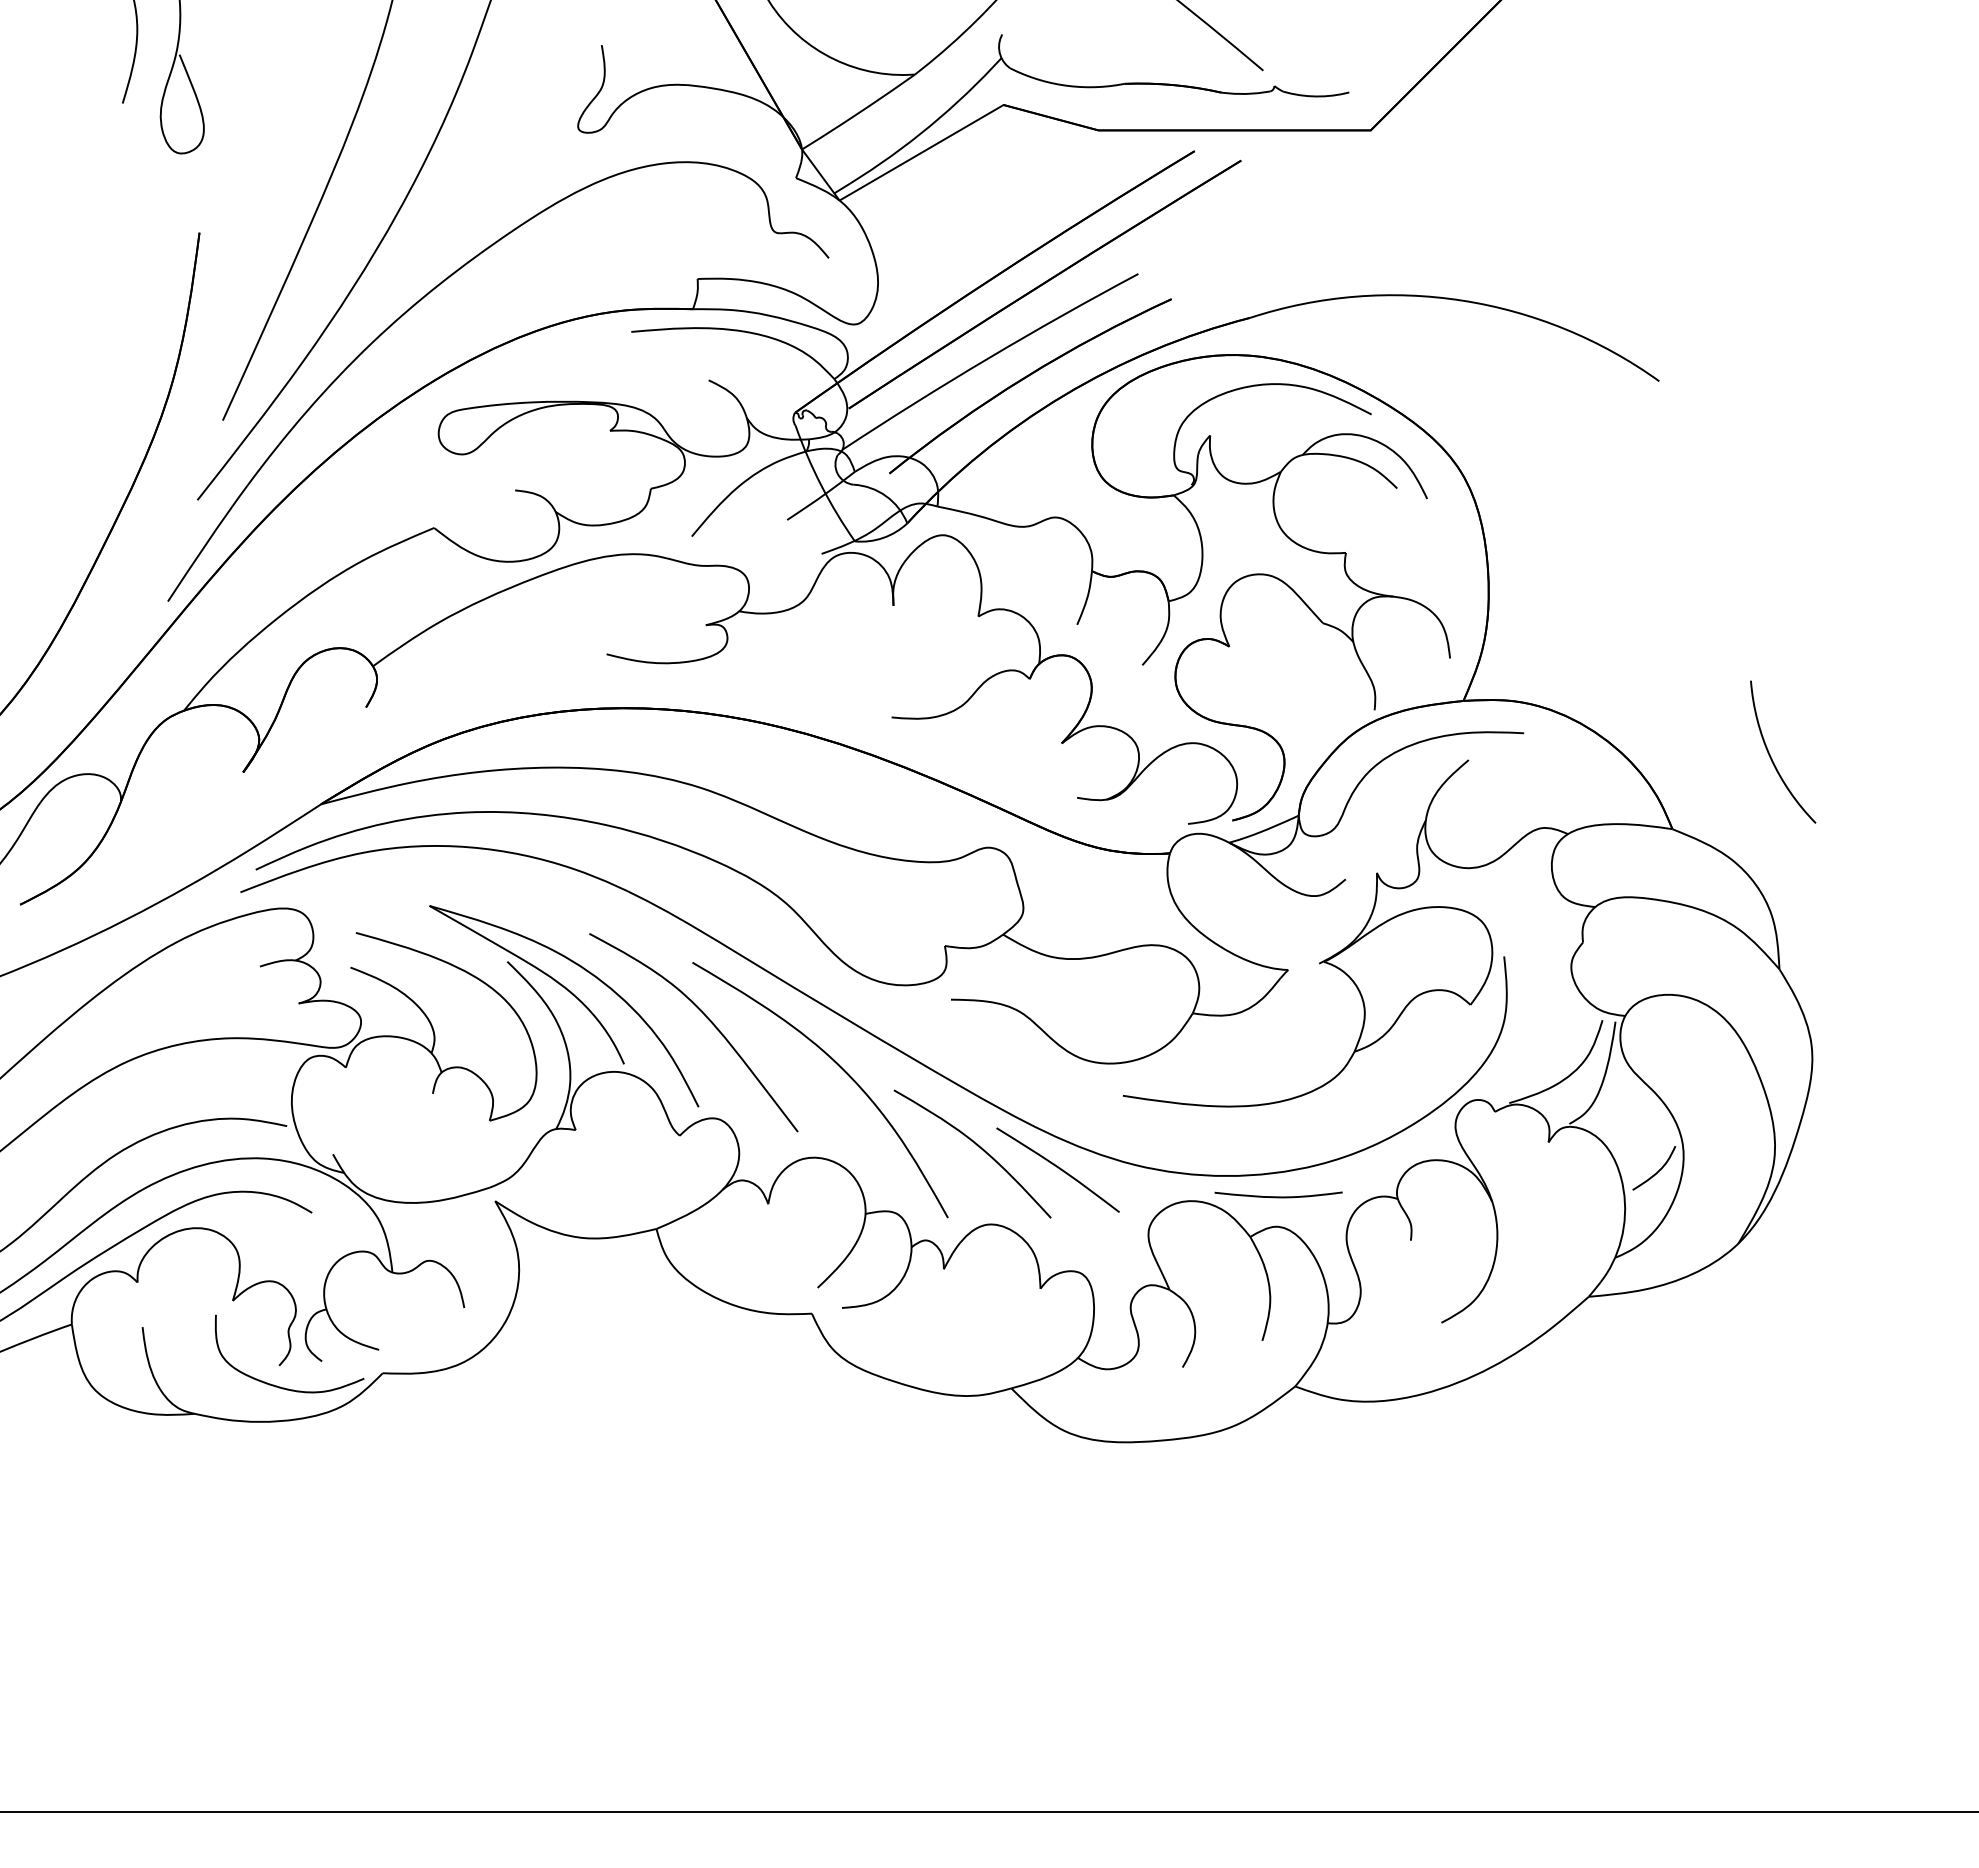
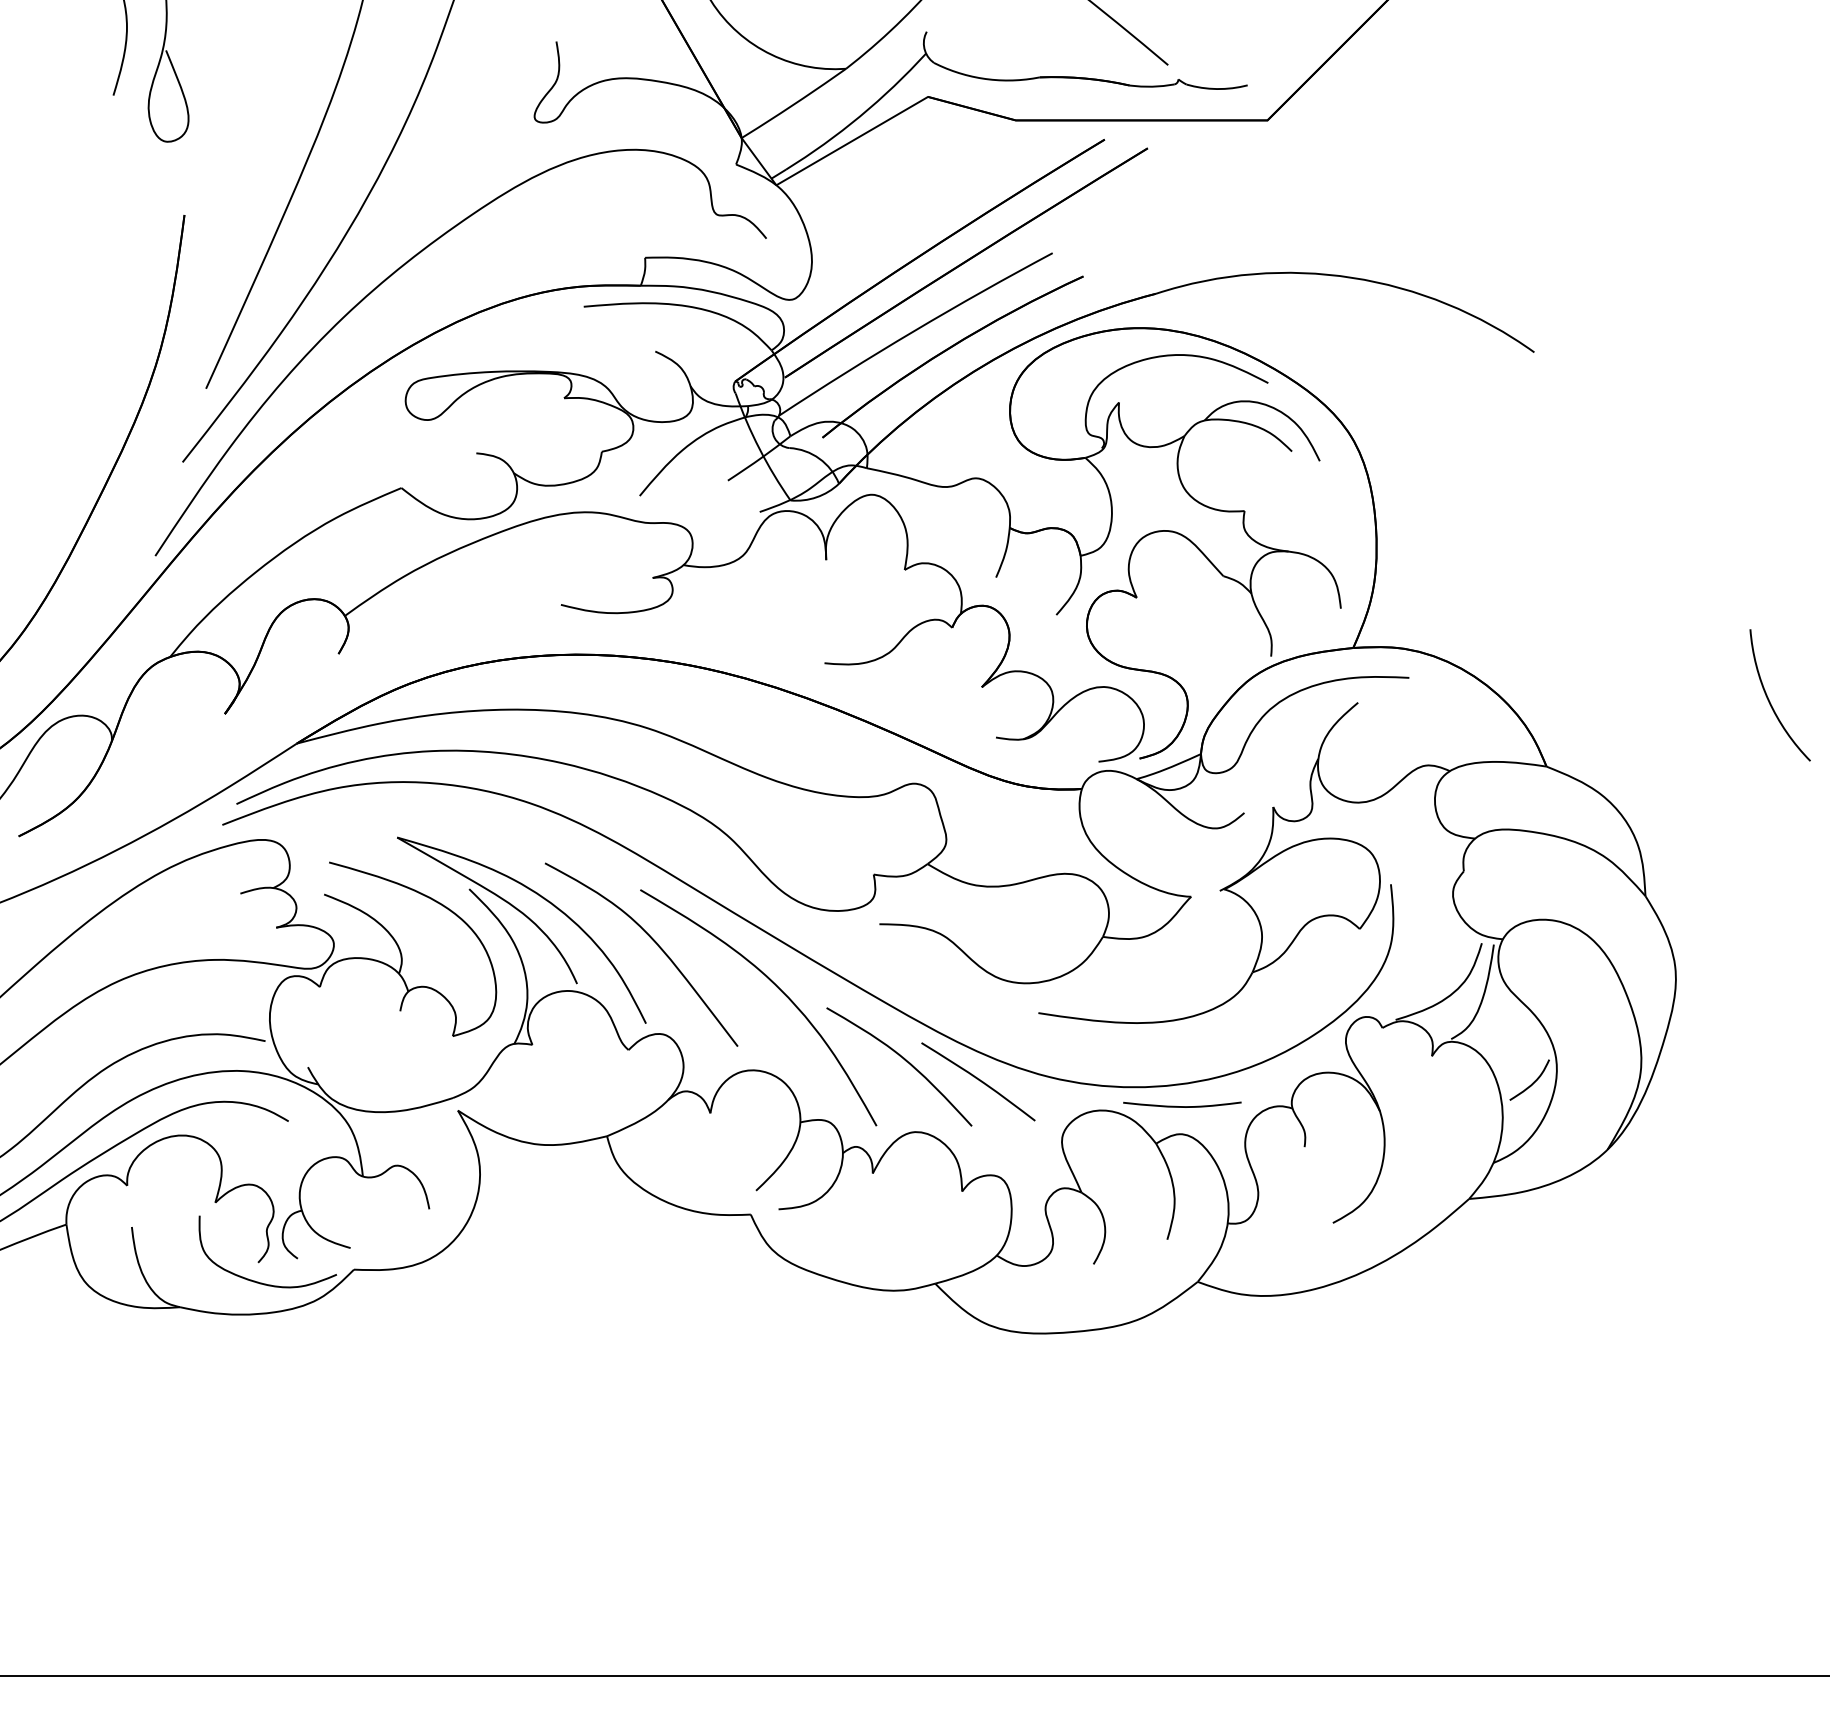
part: (1771, 756) -> (1769, 699), moved

